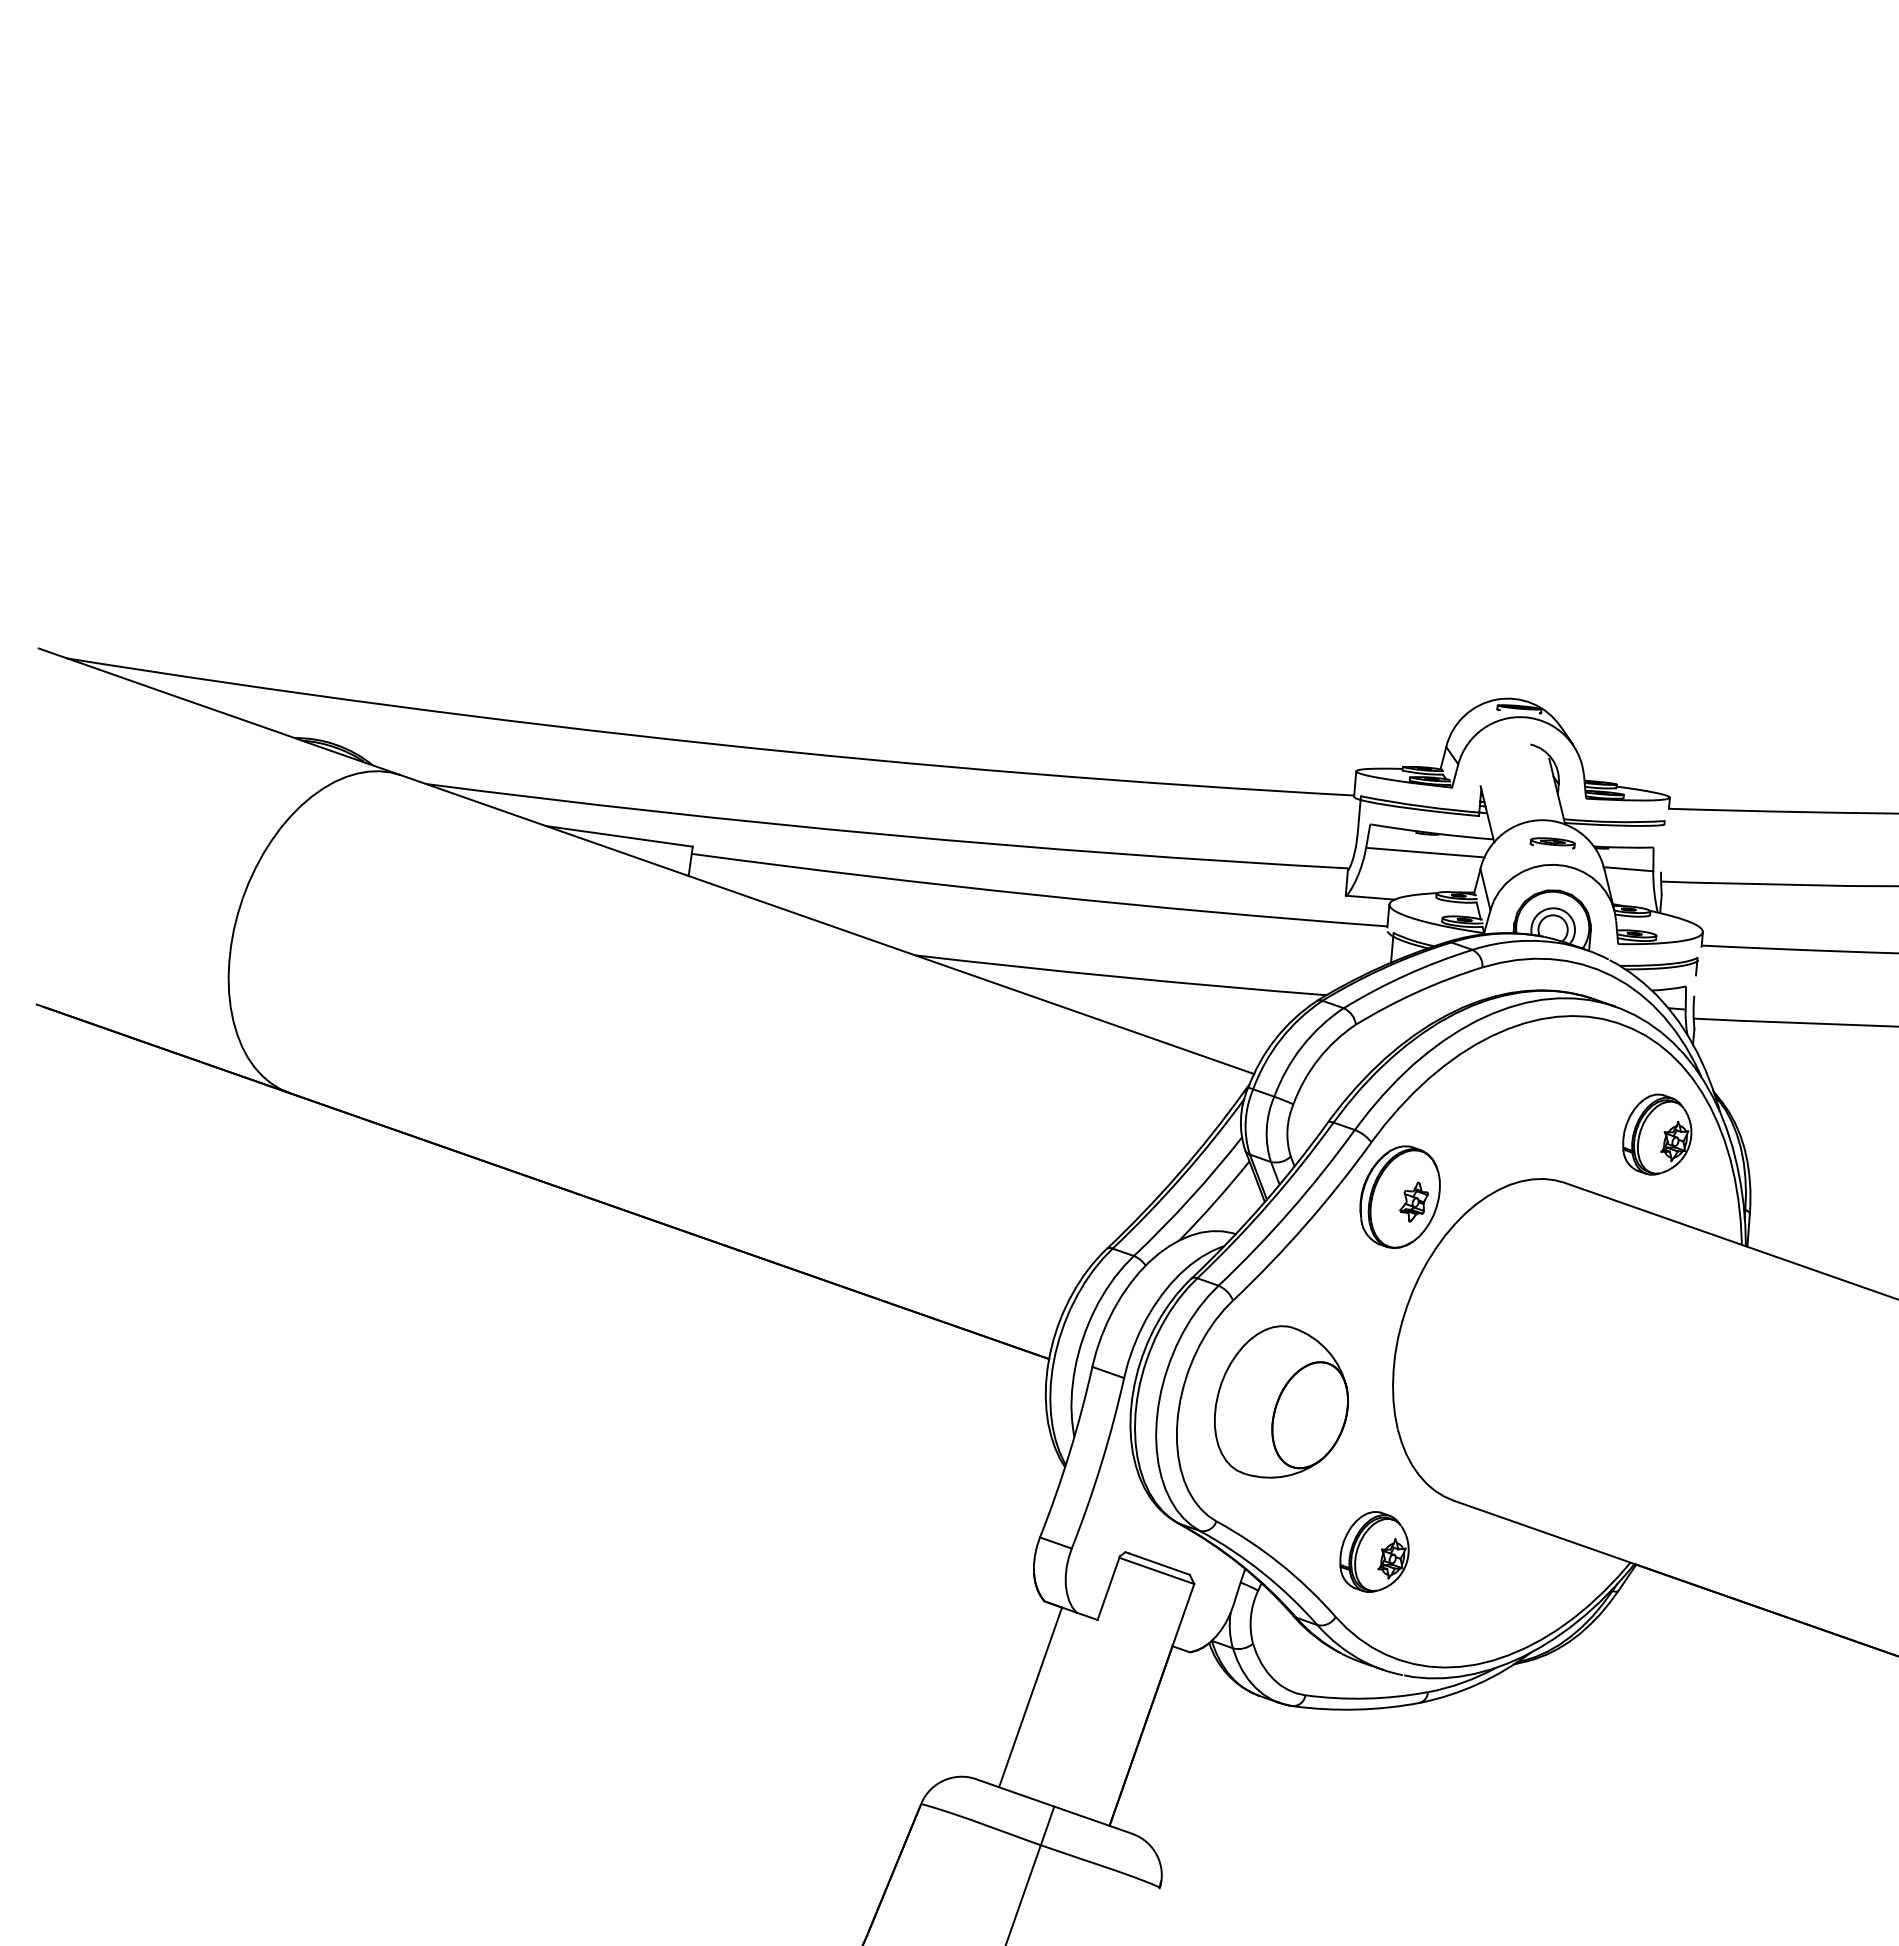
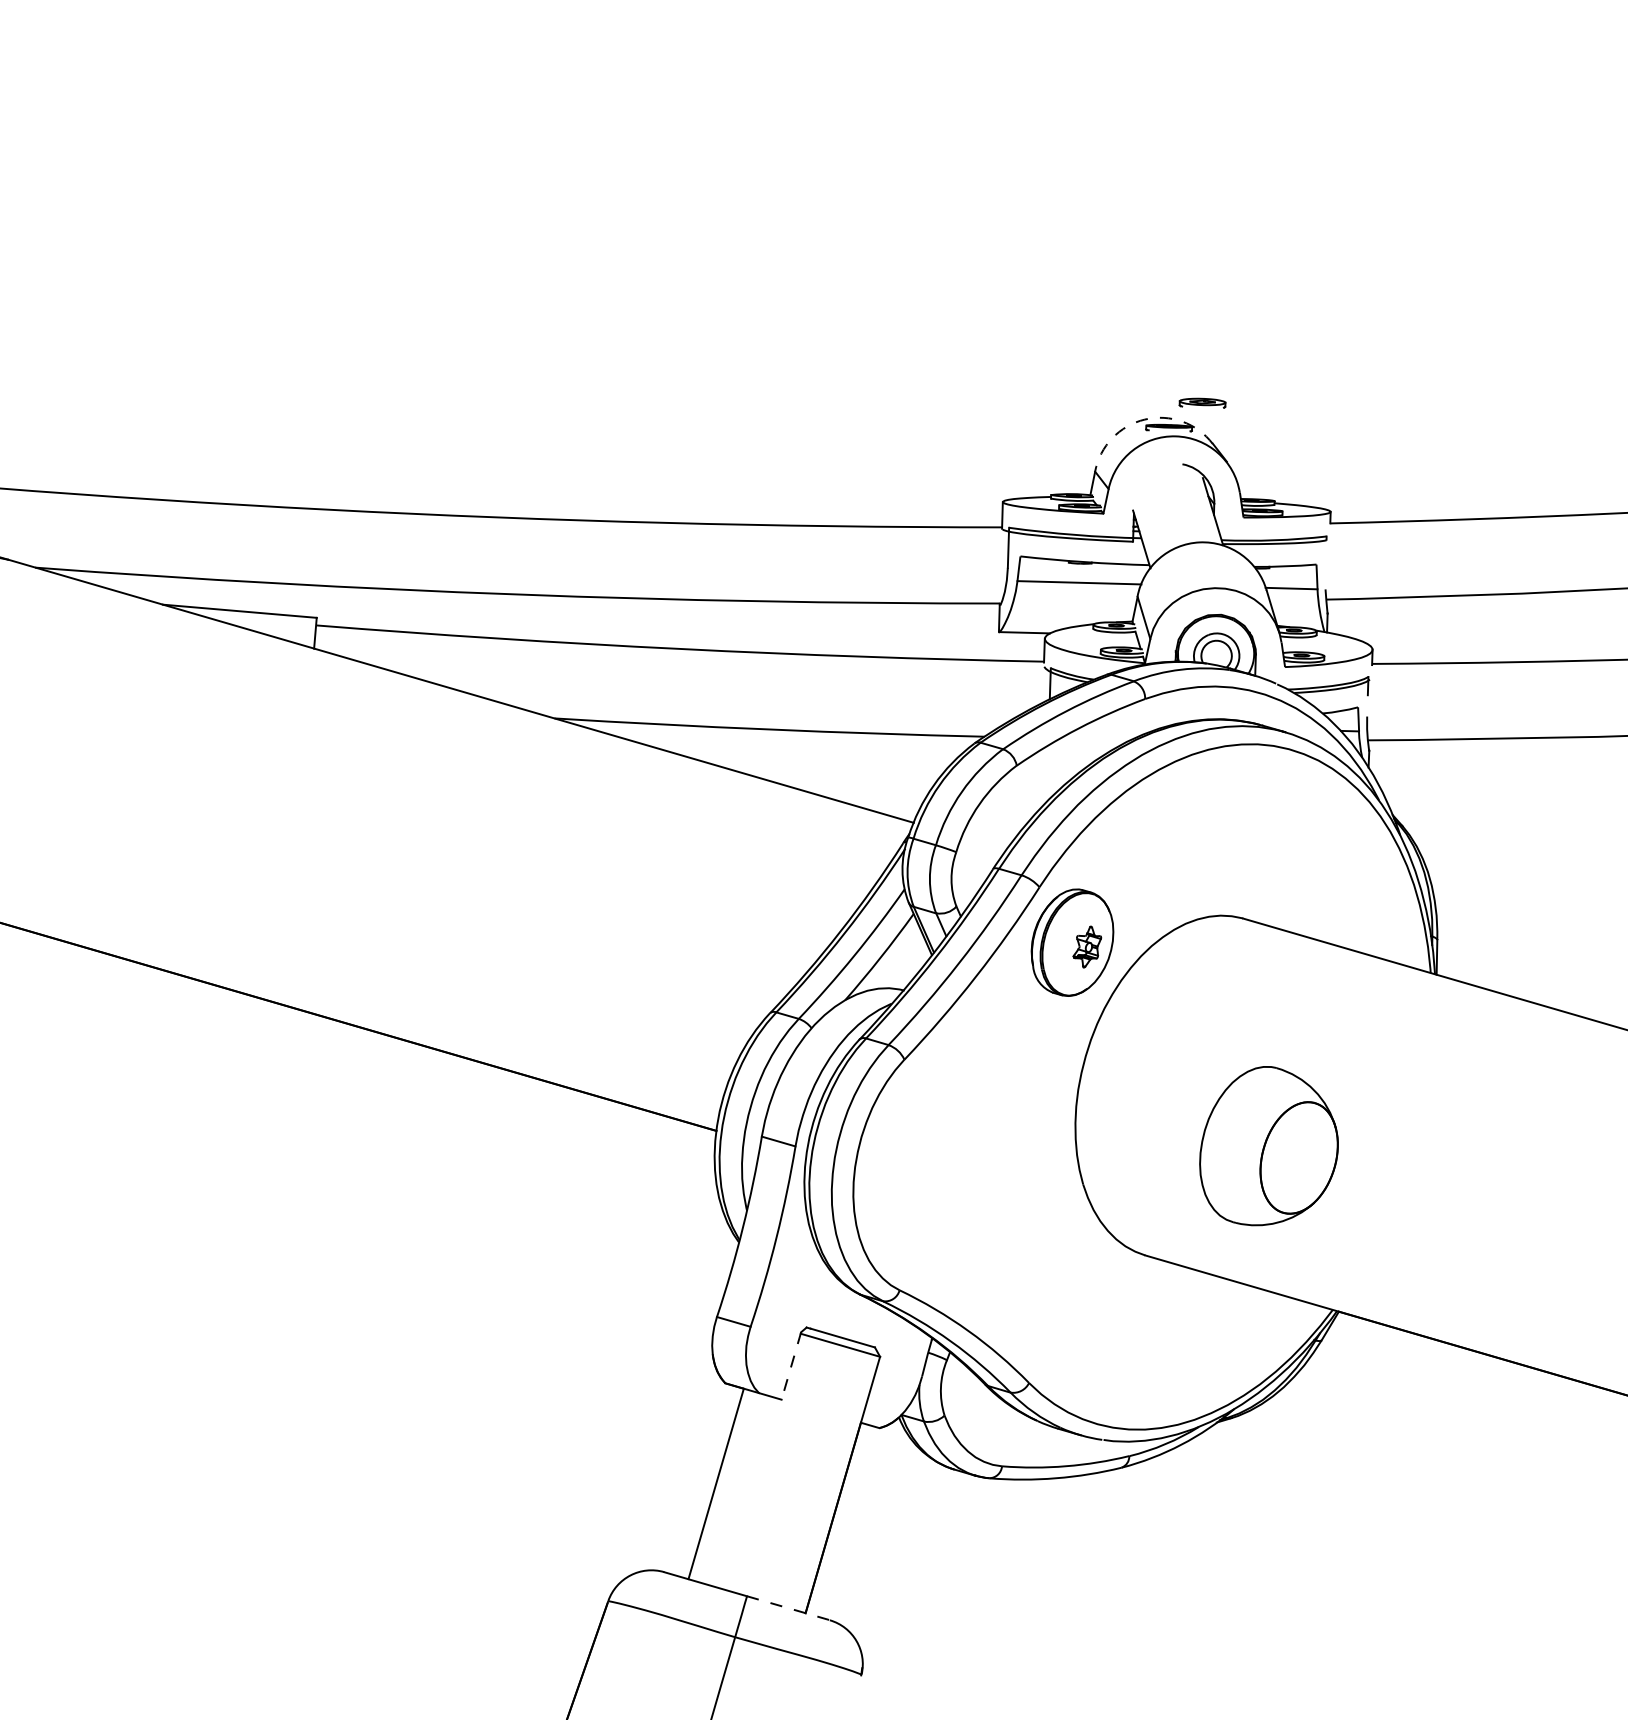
arc: (1496, 699) -> (1144, 419), solid -> dashed
part: (1552, 843) -> (1202, 403), moved
part: (1657, 1134) -> (1336, 862), removed
part: (1281, 1401) -> (1268, 1145), moved
part: (1374, 1551) -> (1065, 1312), removed
line: (1108, 1588) -> (791, 1366), solid -> dashed
line: (1093, 1820) -> (788, 1608), solid -> dashed

